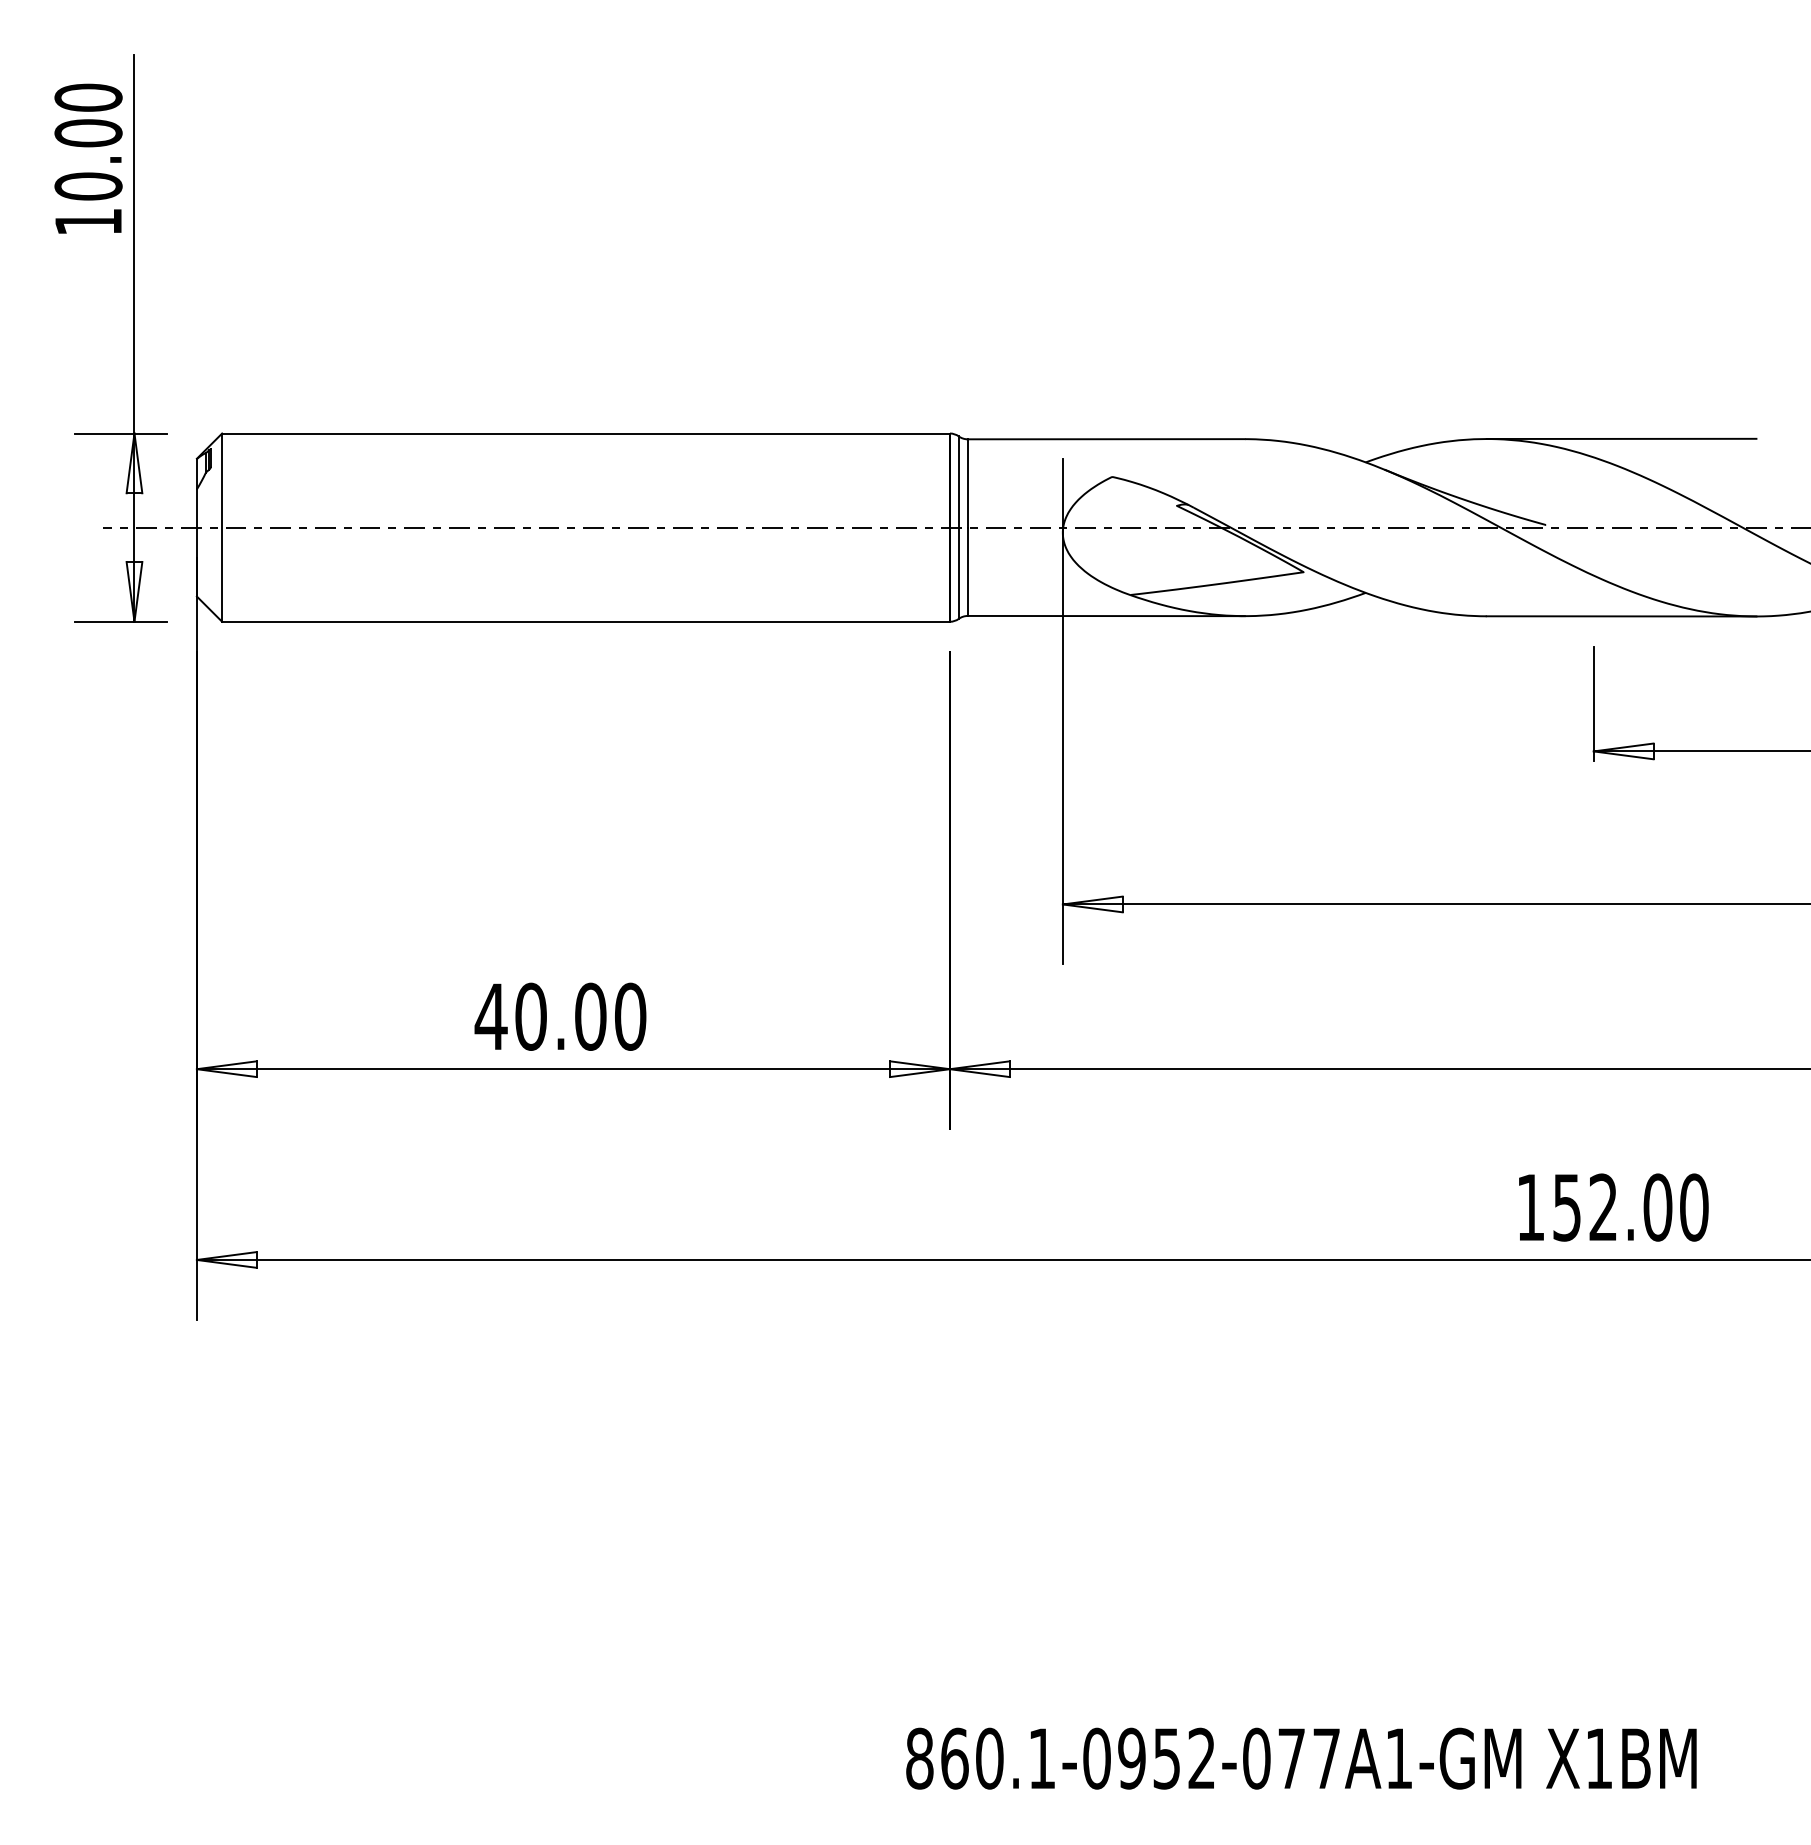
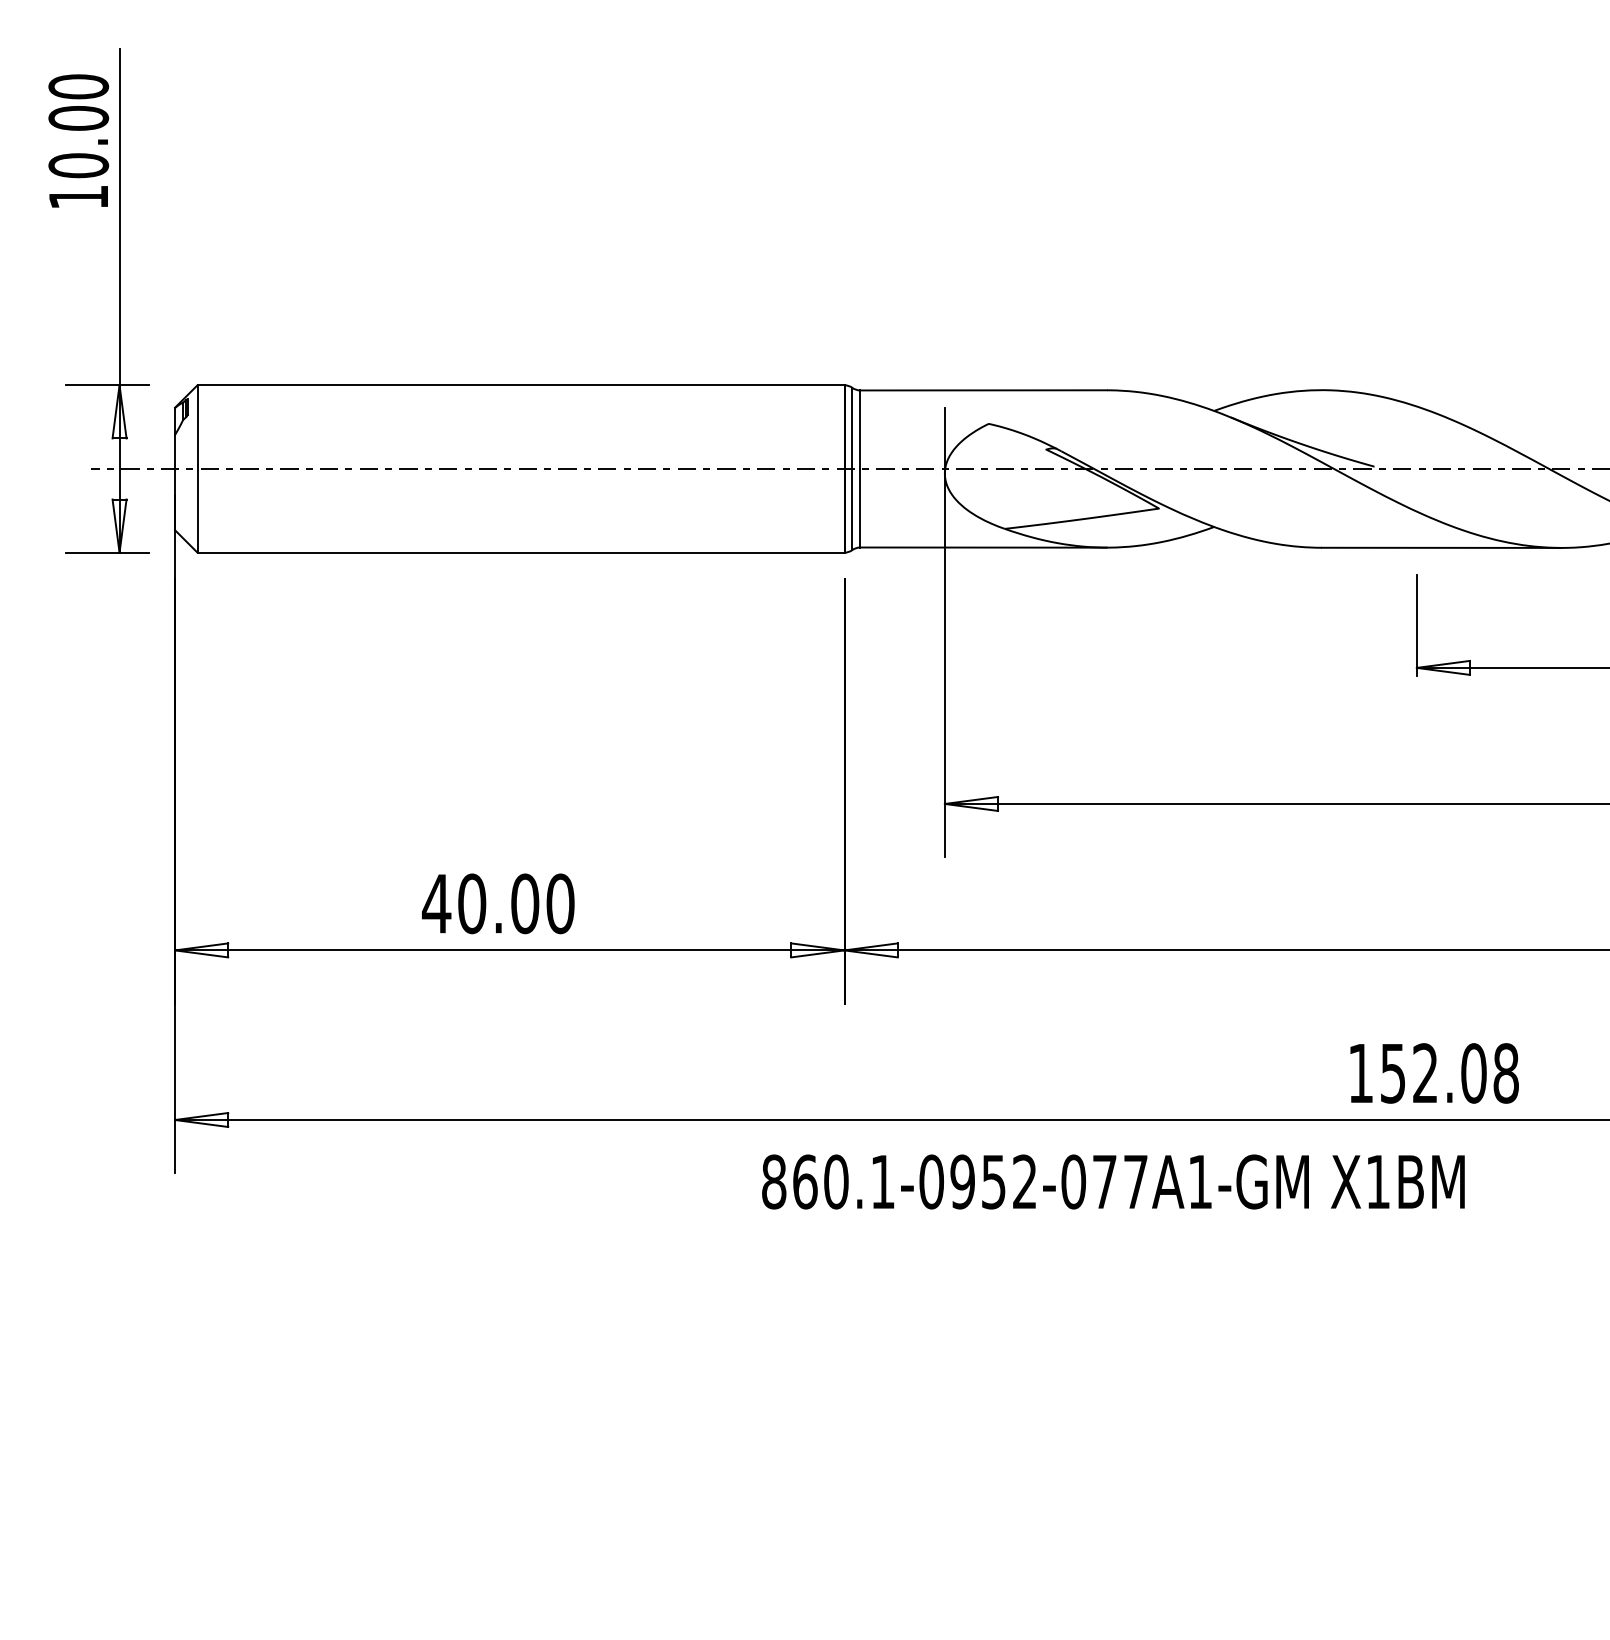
line: (1621, 438) -> (1441, 389), removed
text: (1694, 1207) -> (1506, 1073), 152.00 -> 152.08
text: (1301, 1758) -> (1113, 1181), moved

